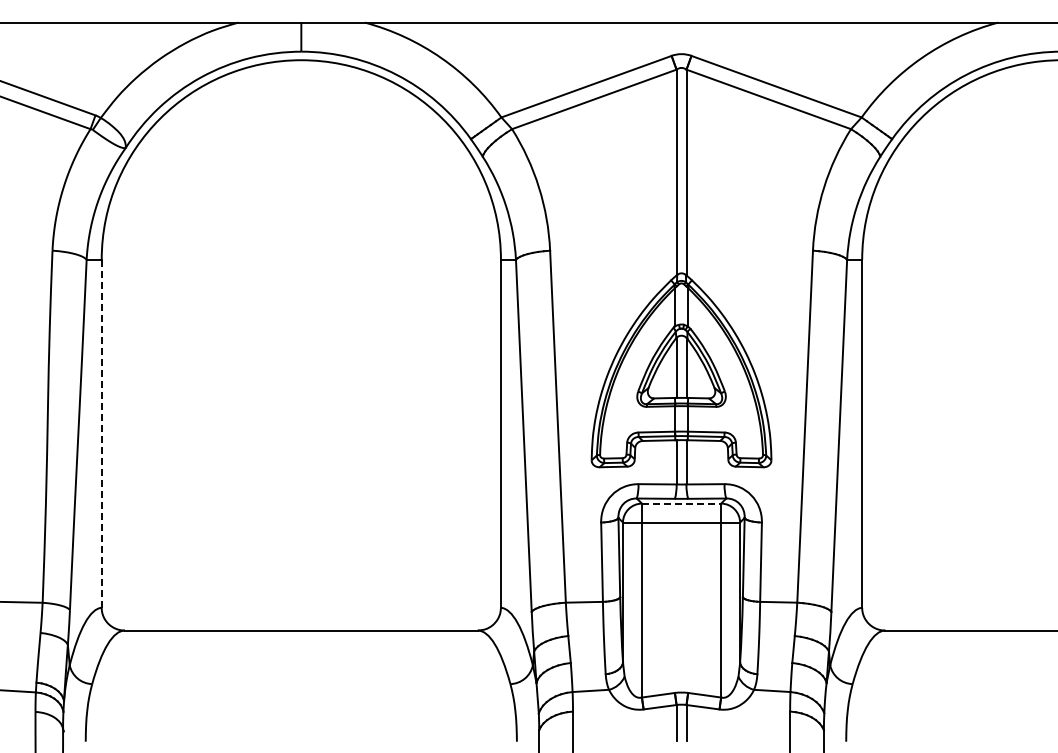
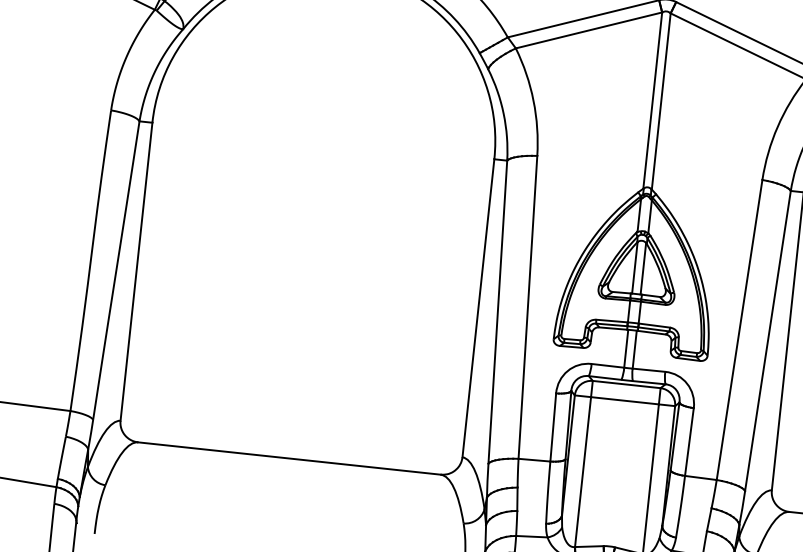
line: (101, 433) -> (136, 271), dashed -> solid
line: (681, 503) -> (626, 384), dashed -> solid

